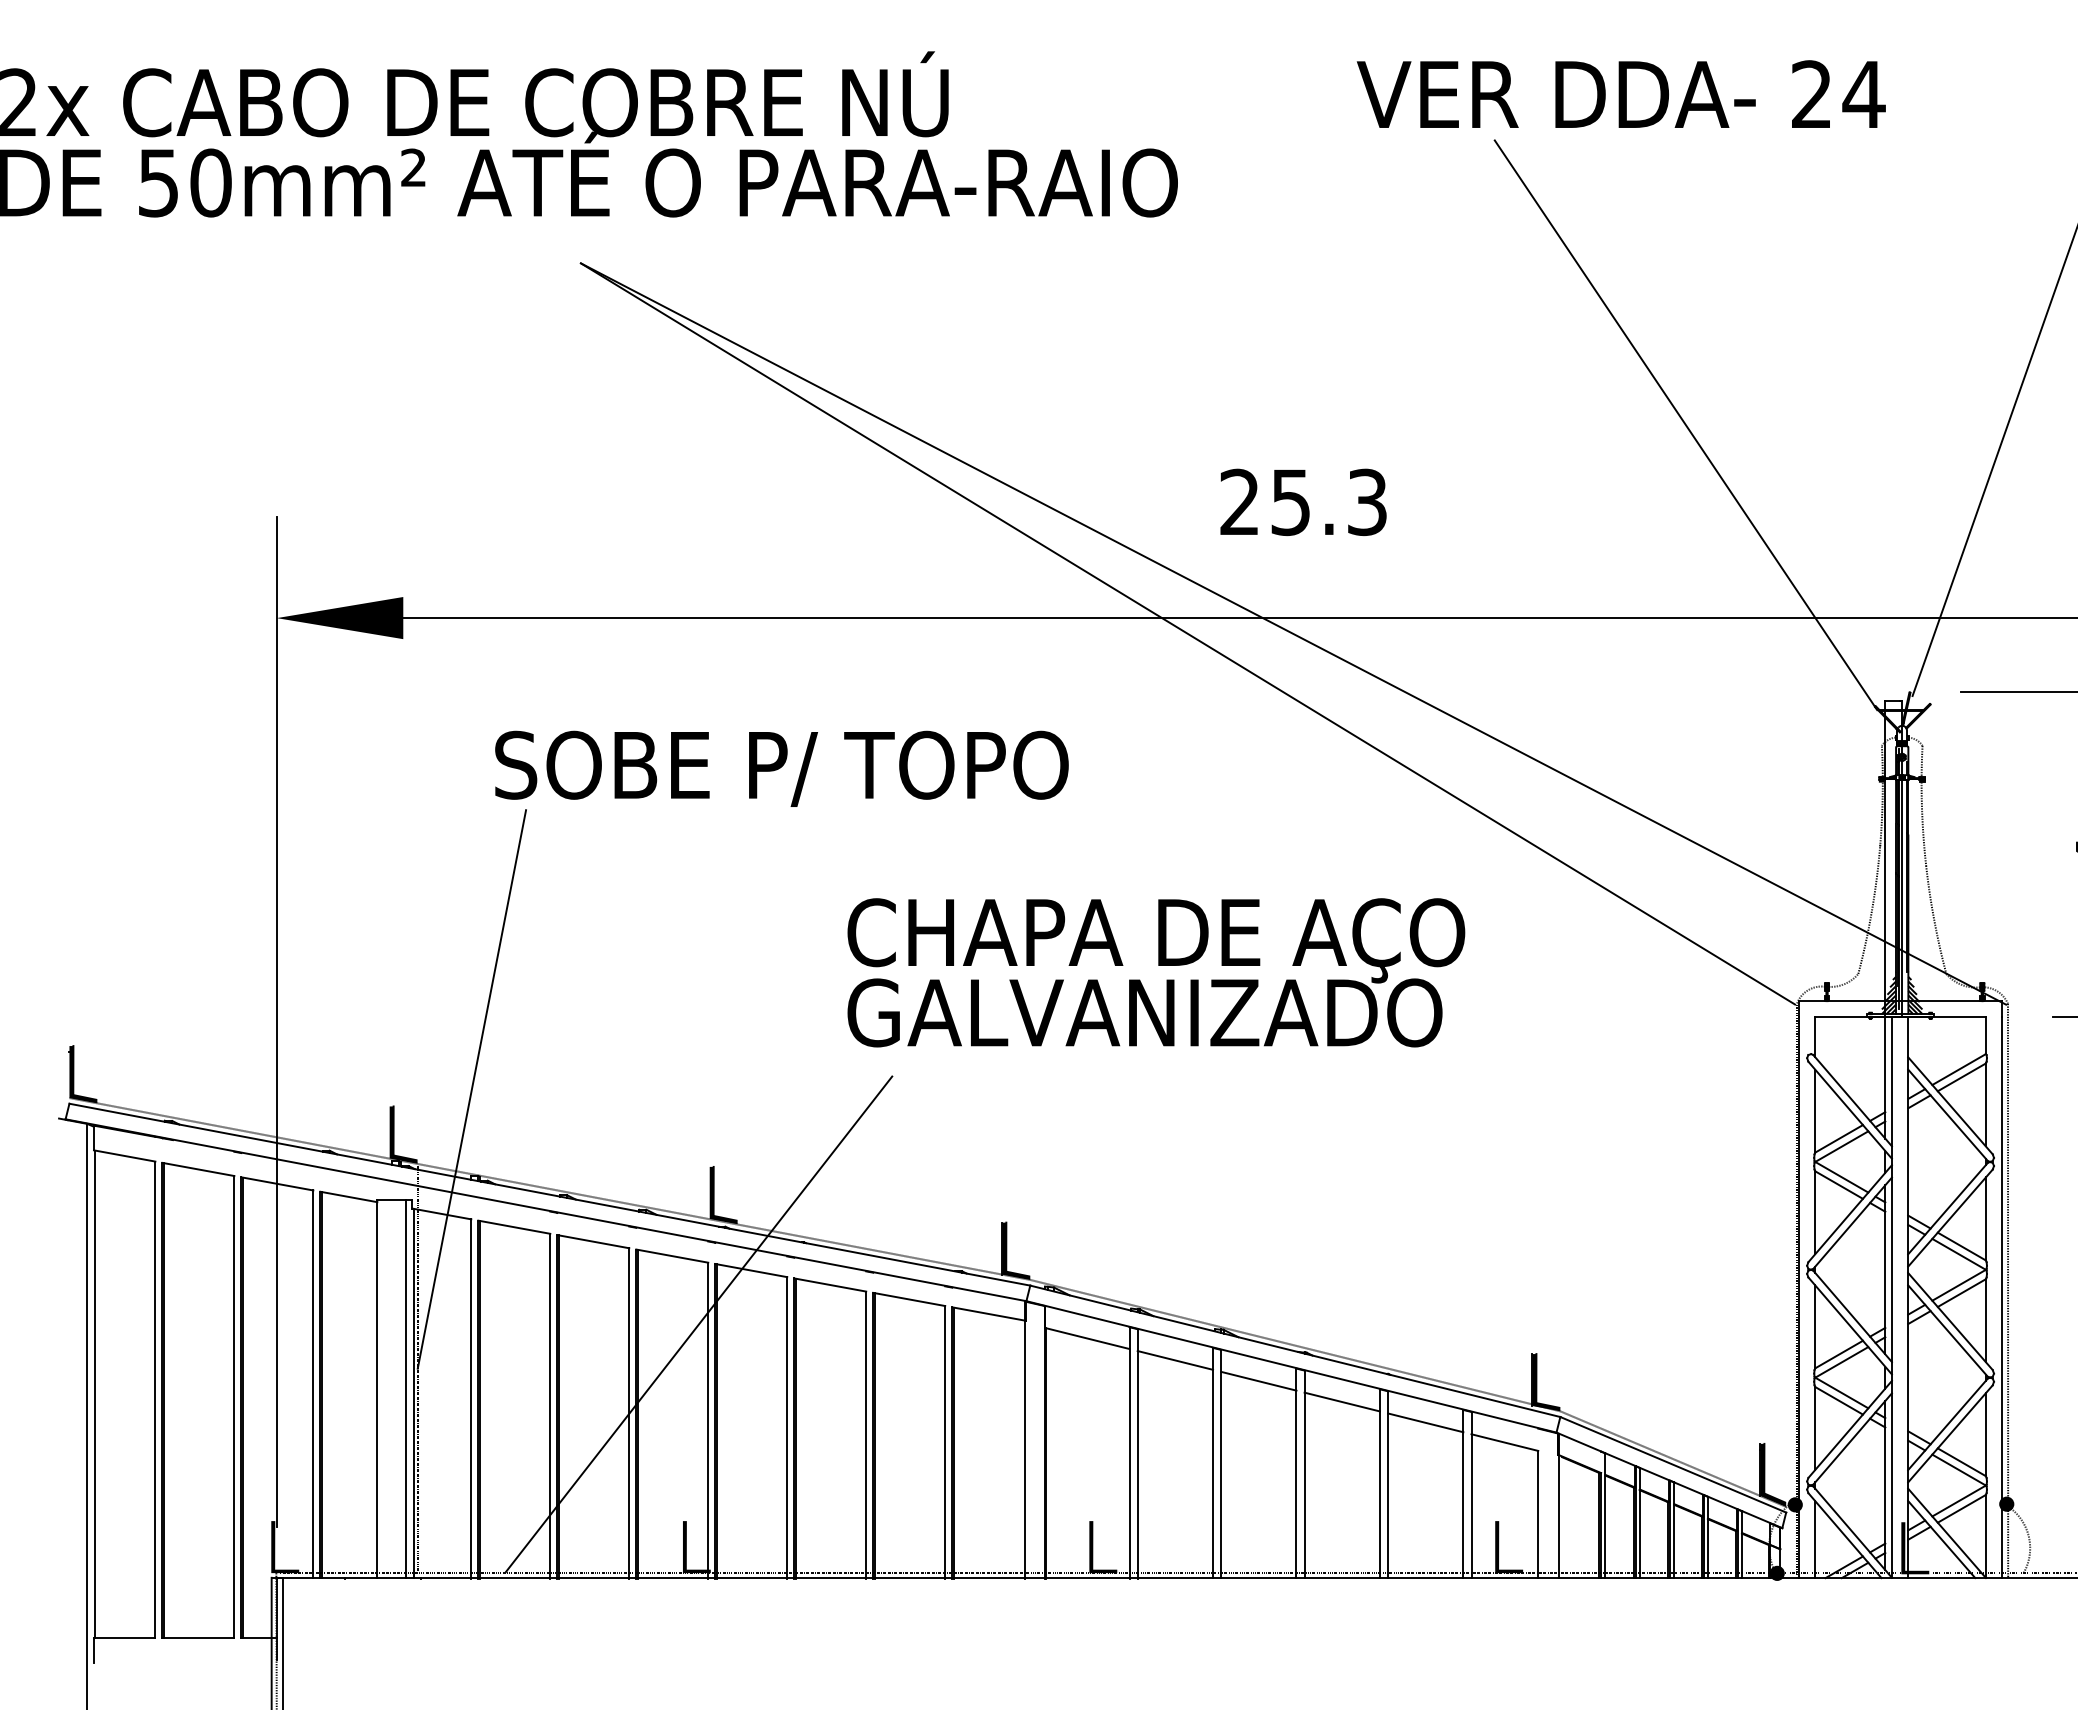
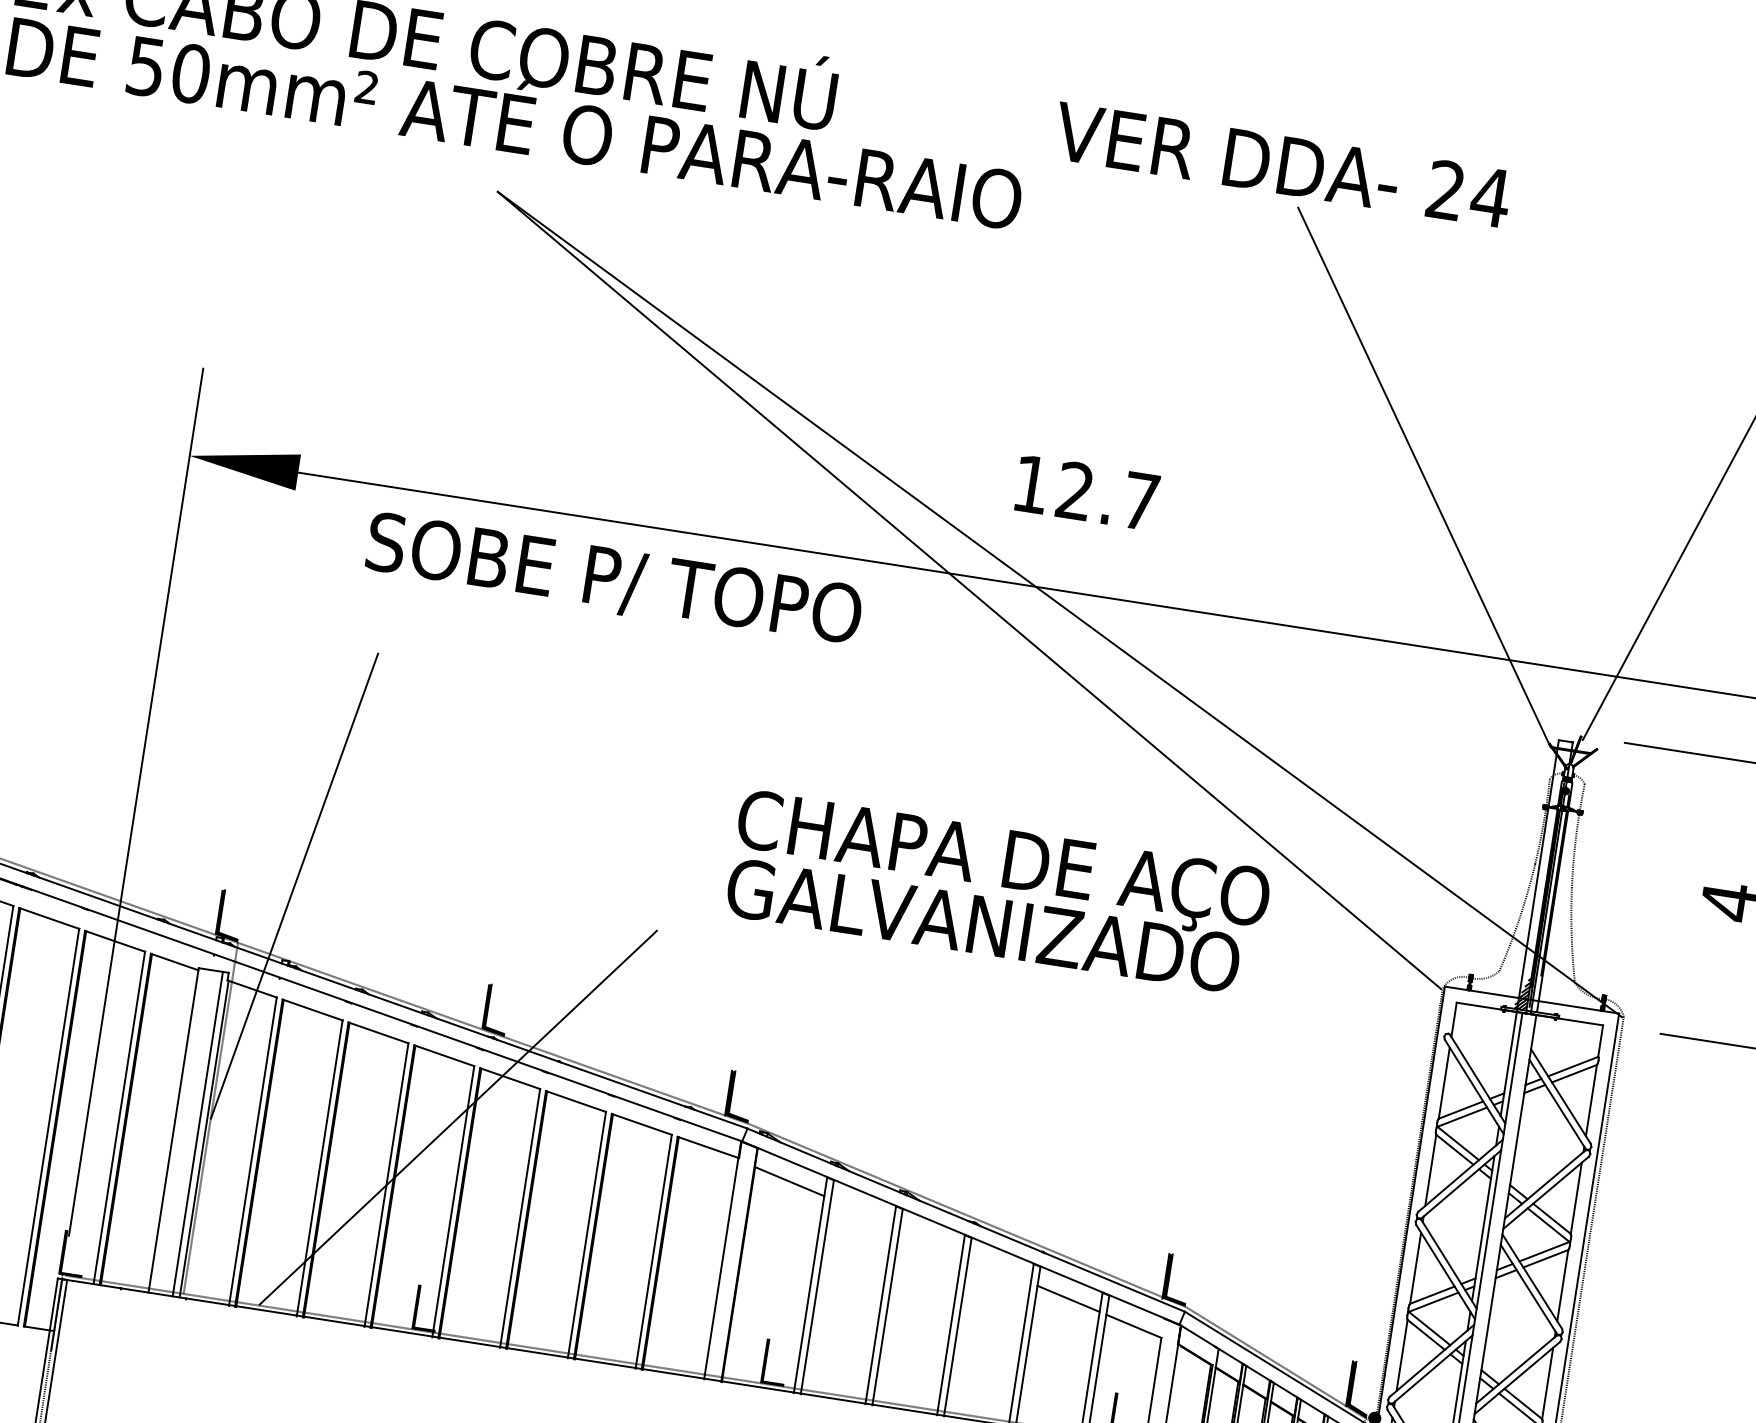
text: (1620, 93) -> (1281, 163), moved
text: (1303, 502) -> (1085, 492), 25.3 -> 12.7
text: (781, 768) -> (613, 580), moved
text: (1156, 972) -> (998, 892), moved
hatch: (1915, 993) -> (1545, 995), removed
line: (1175, 1360) -> (862, 1212), removed
line: (1258, 1380) -> (930, 1240), removed
line: (1341, 1401) -> (999, 1269), removed

